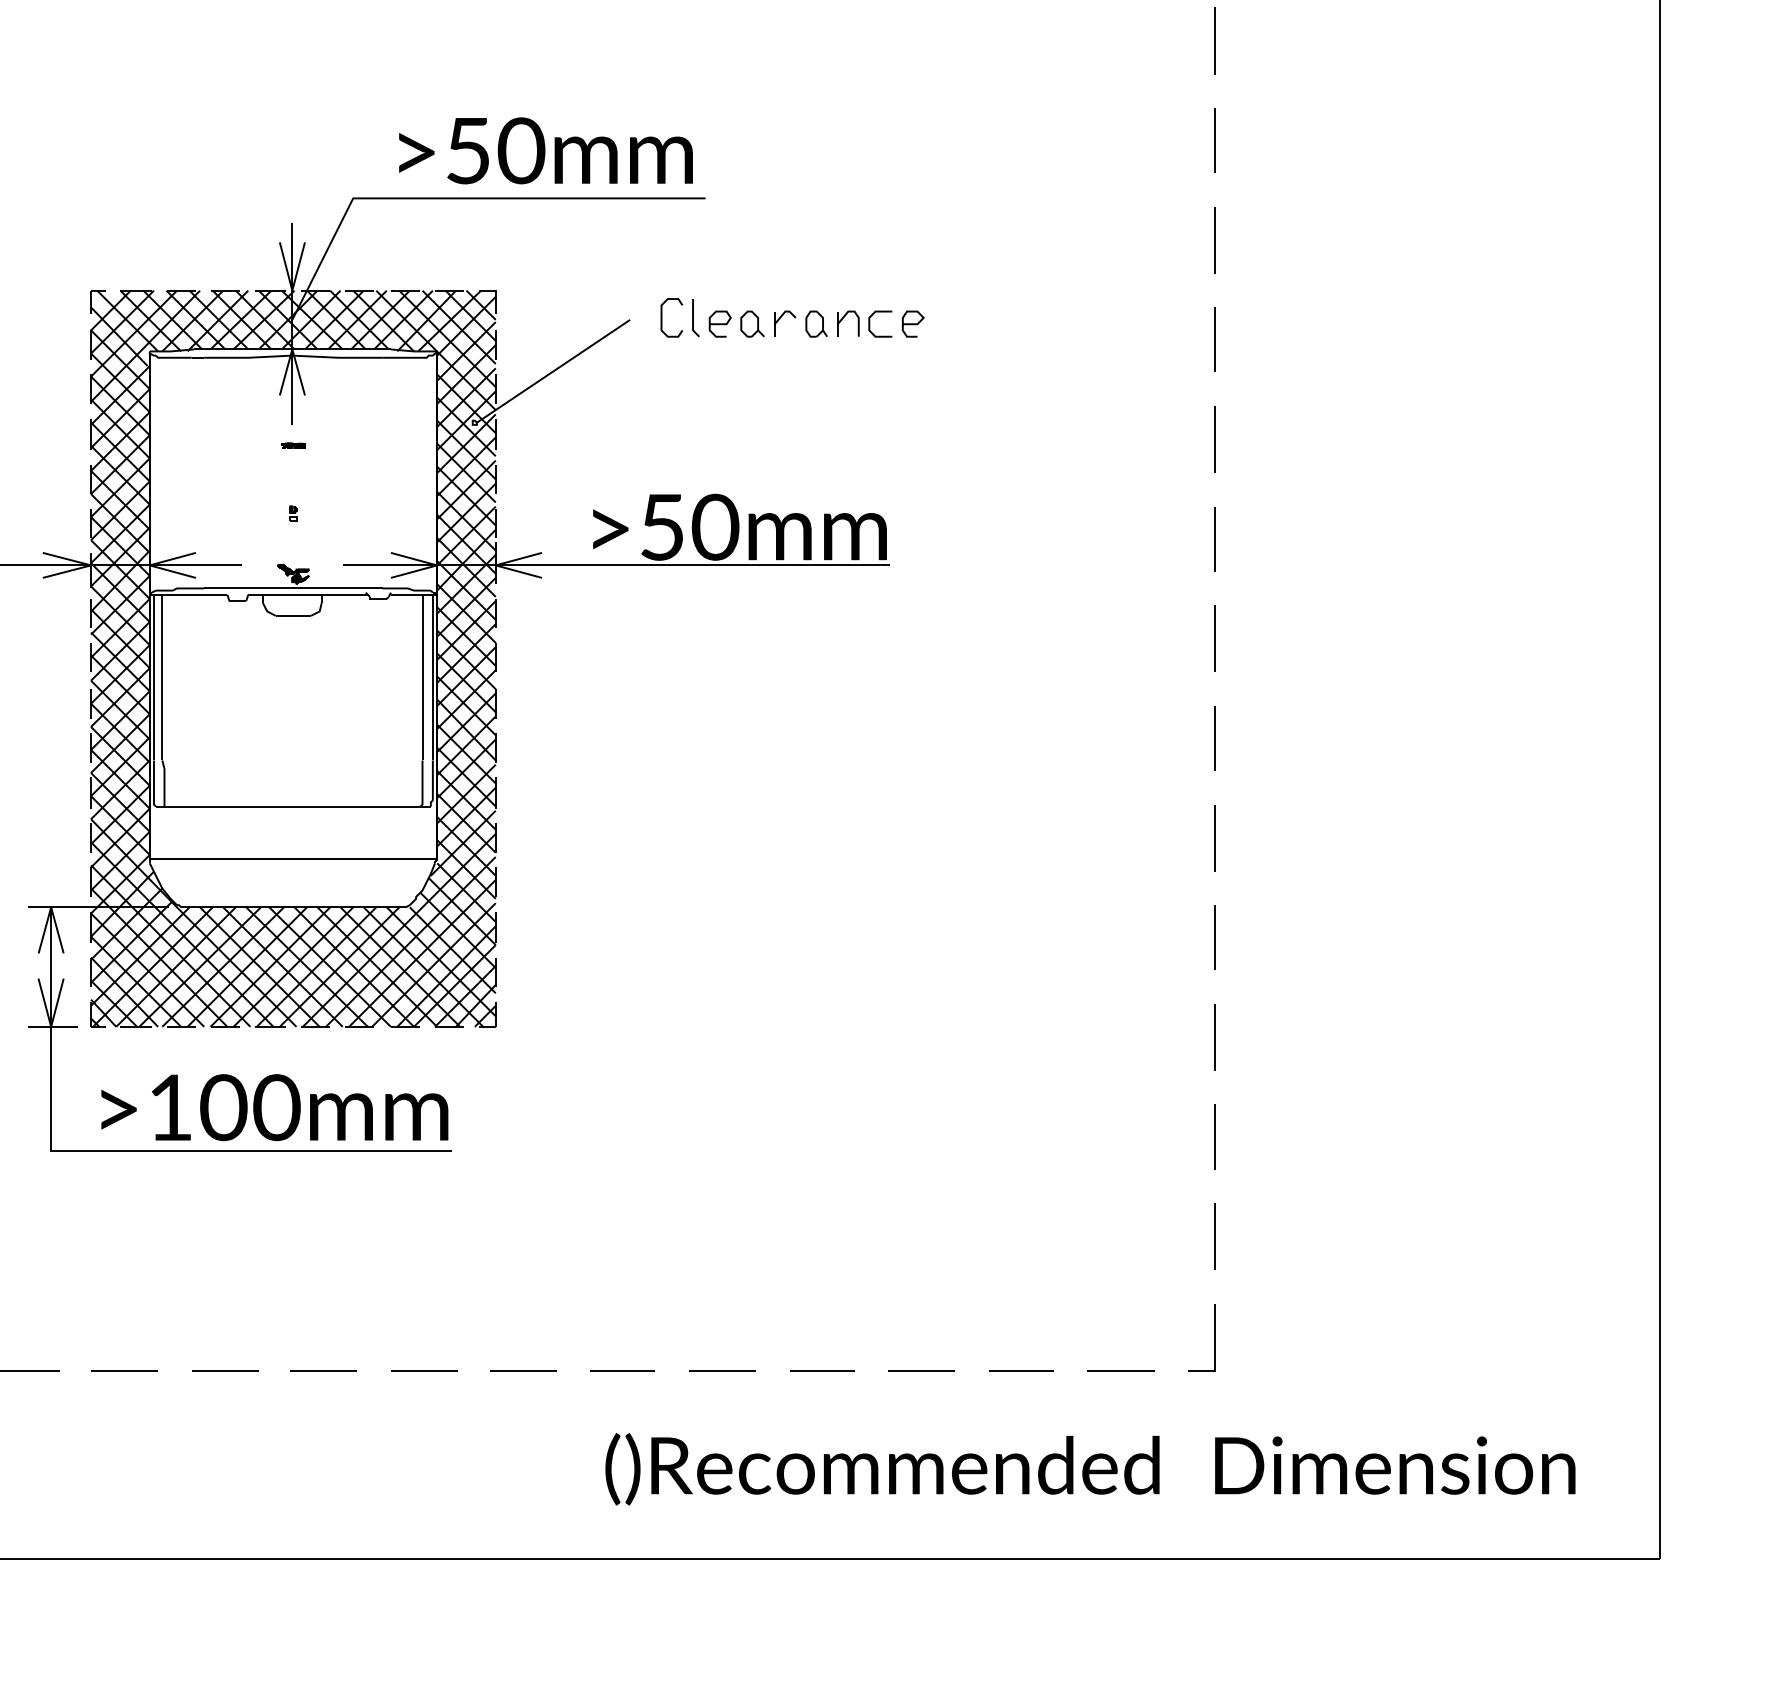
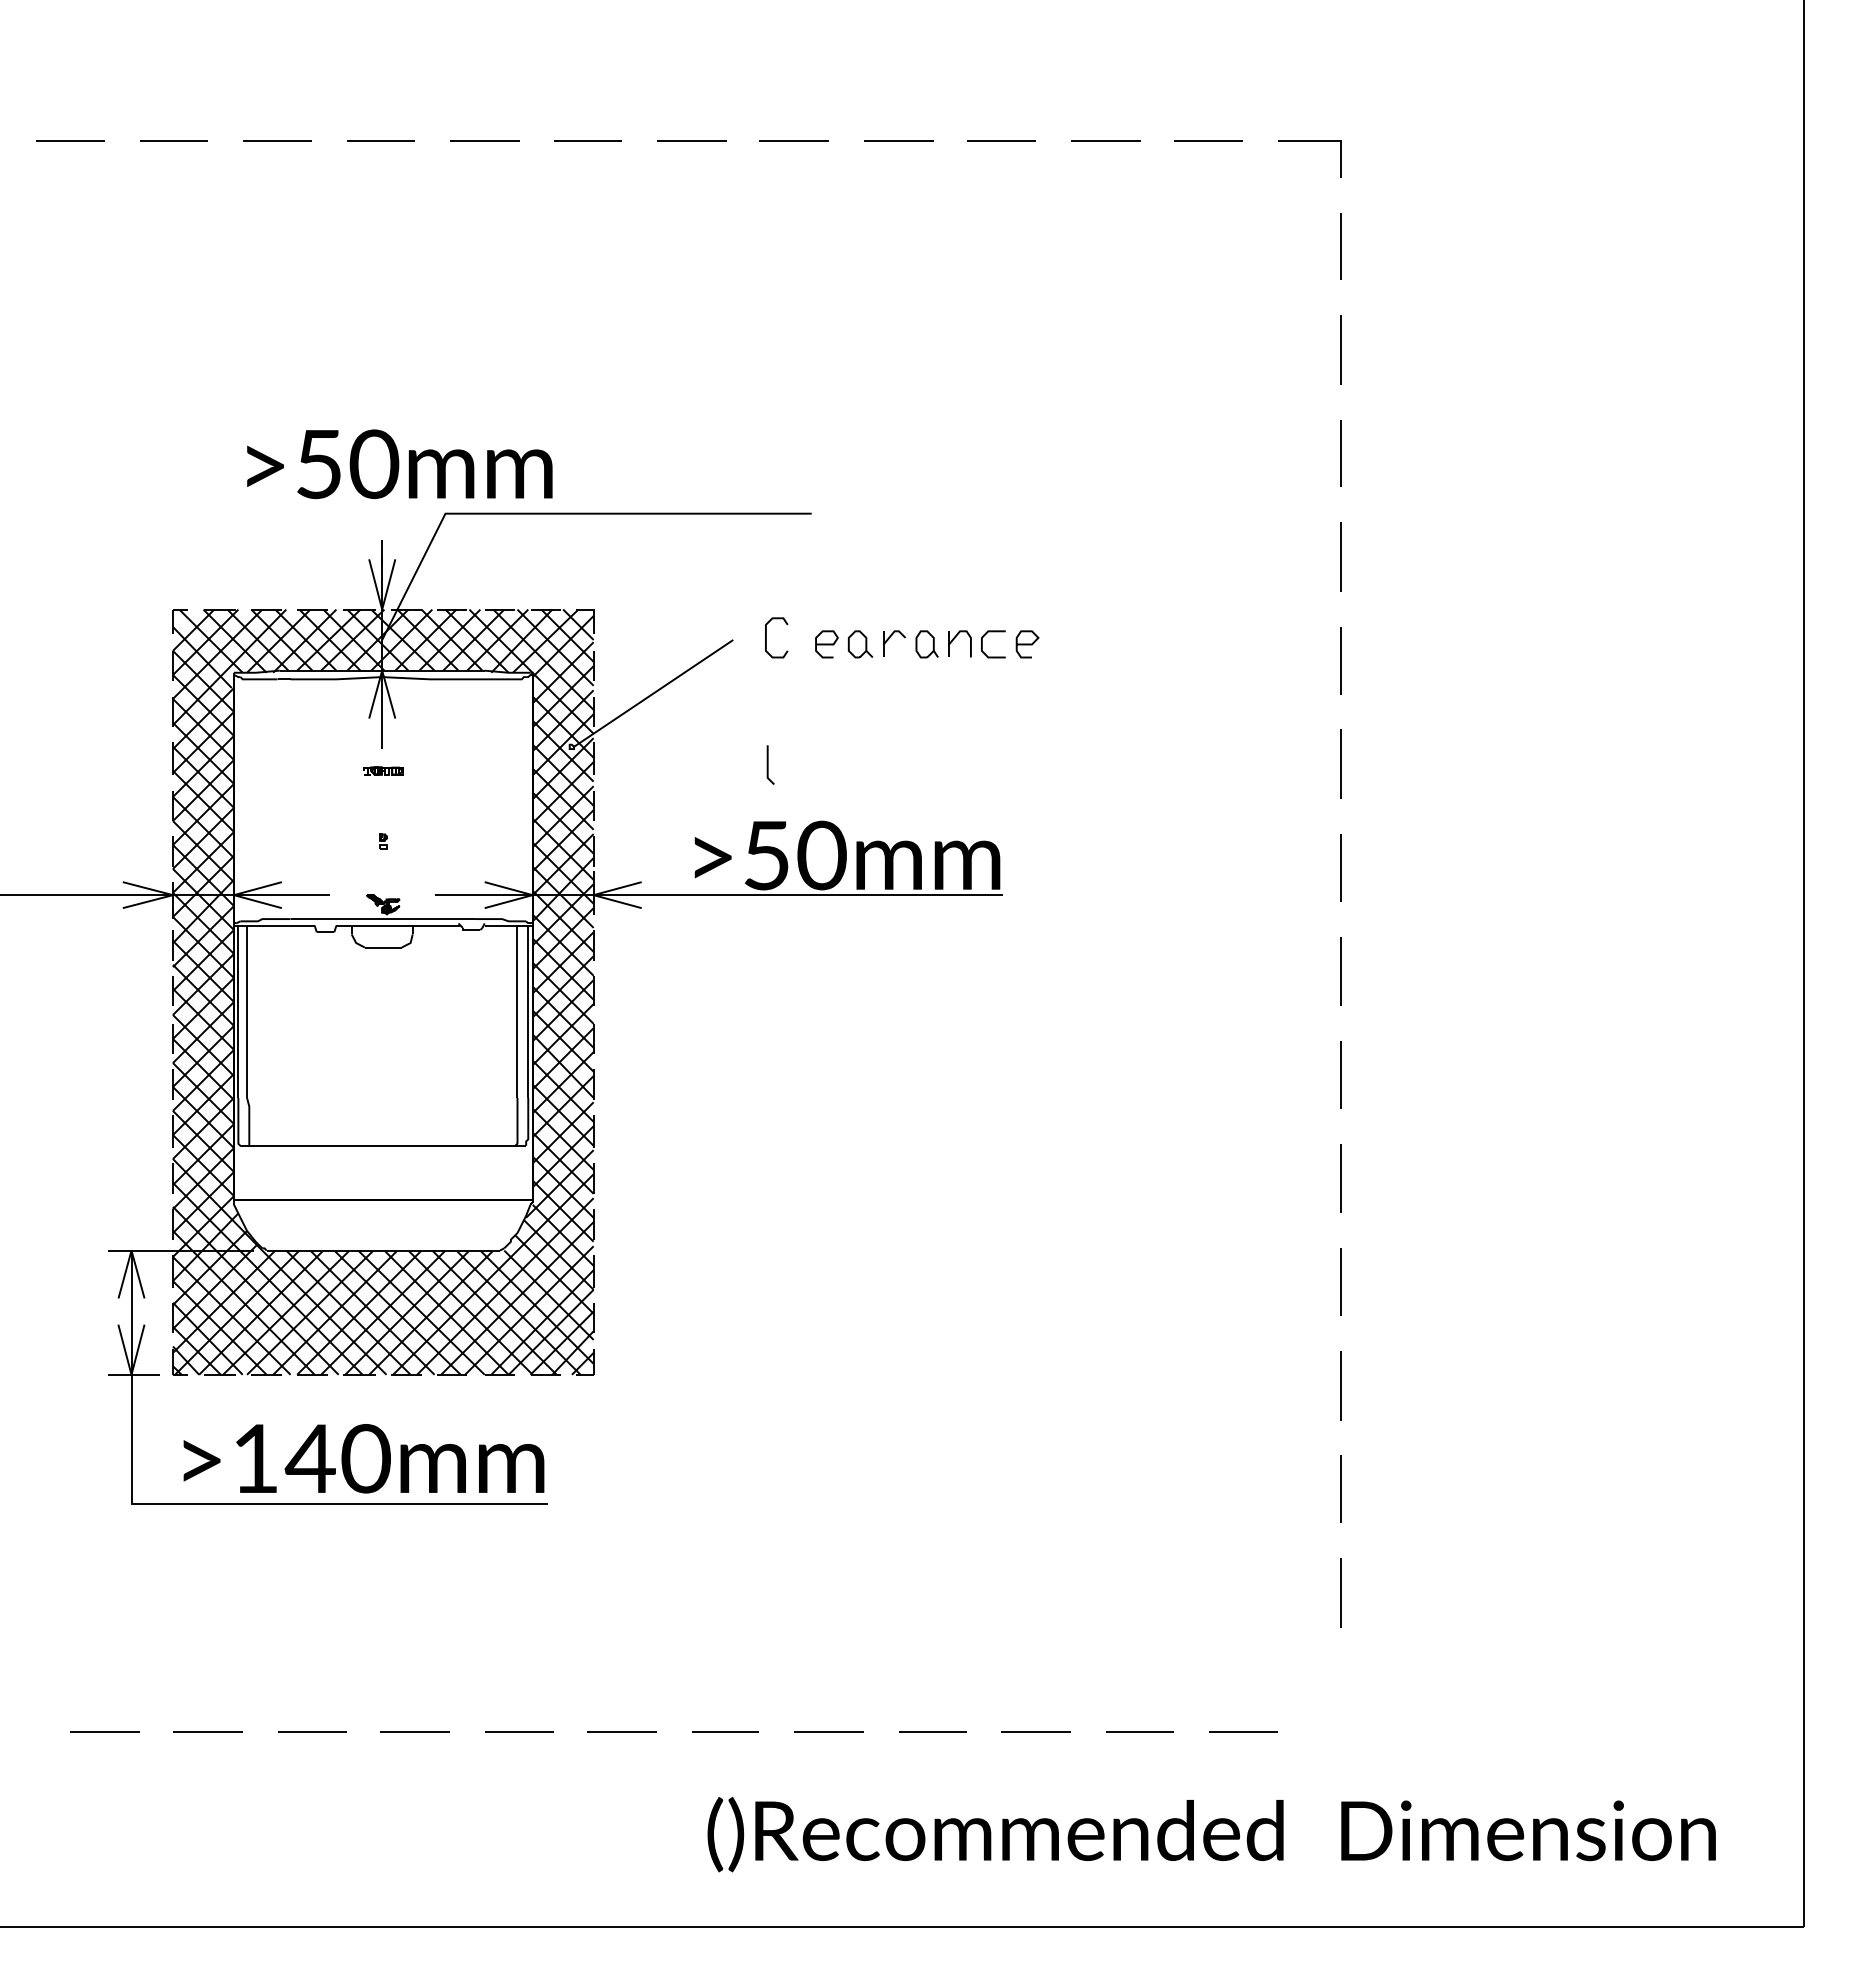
text: (545, 151) -> (399, 464), moved
line: (693, 317) -> (768, 764), moved
part: (292, 445) -> (382, 770), size x1.6
text: (222, 1107) -> (309, 1458), >100mm -> >140mm
line: (1214, 1337) -> (1340, 1697), removed

